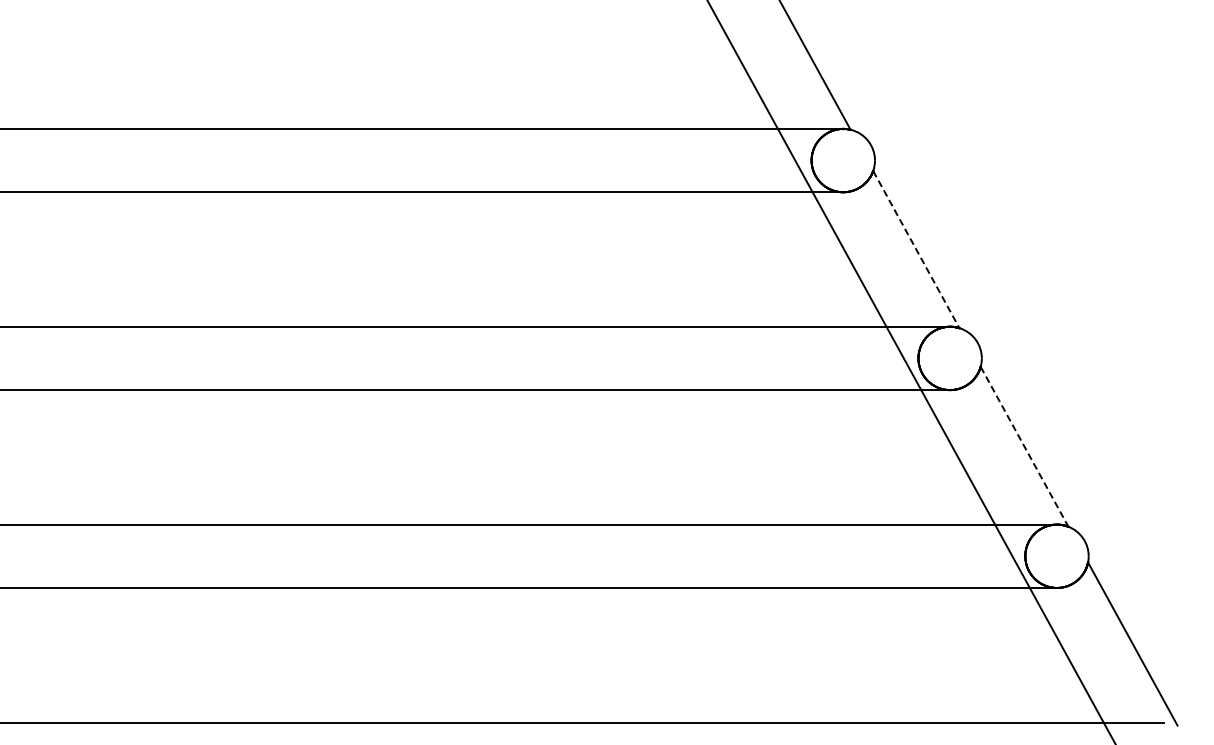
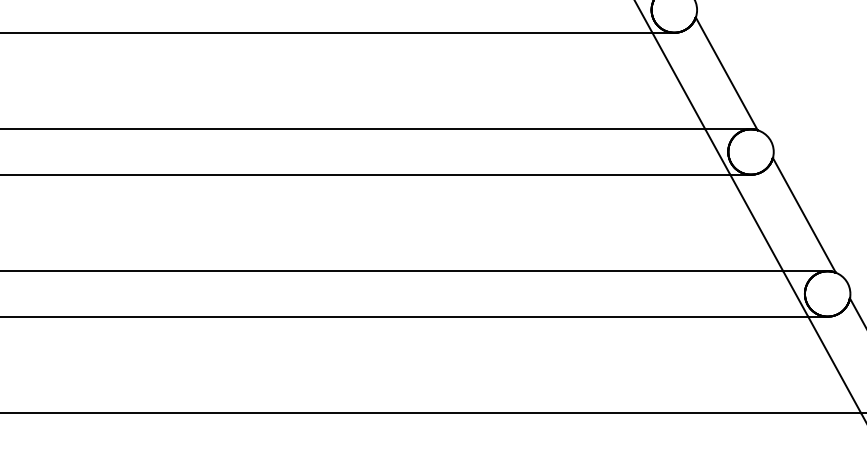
line: (916, 249) -> (726, 73), dashed -> solid
line: (1024, 447) -> (804, 215), dashed -> solid

